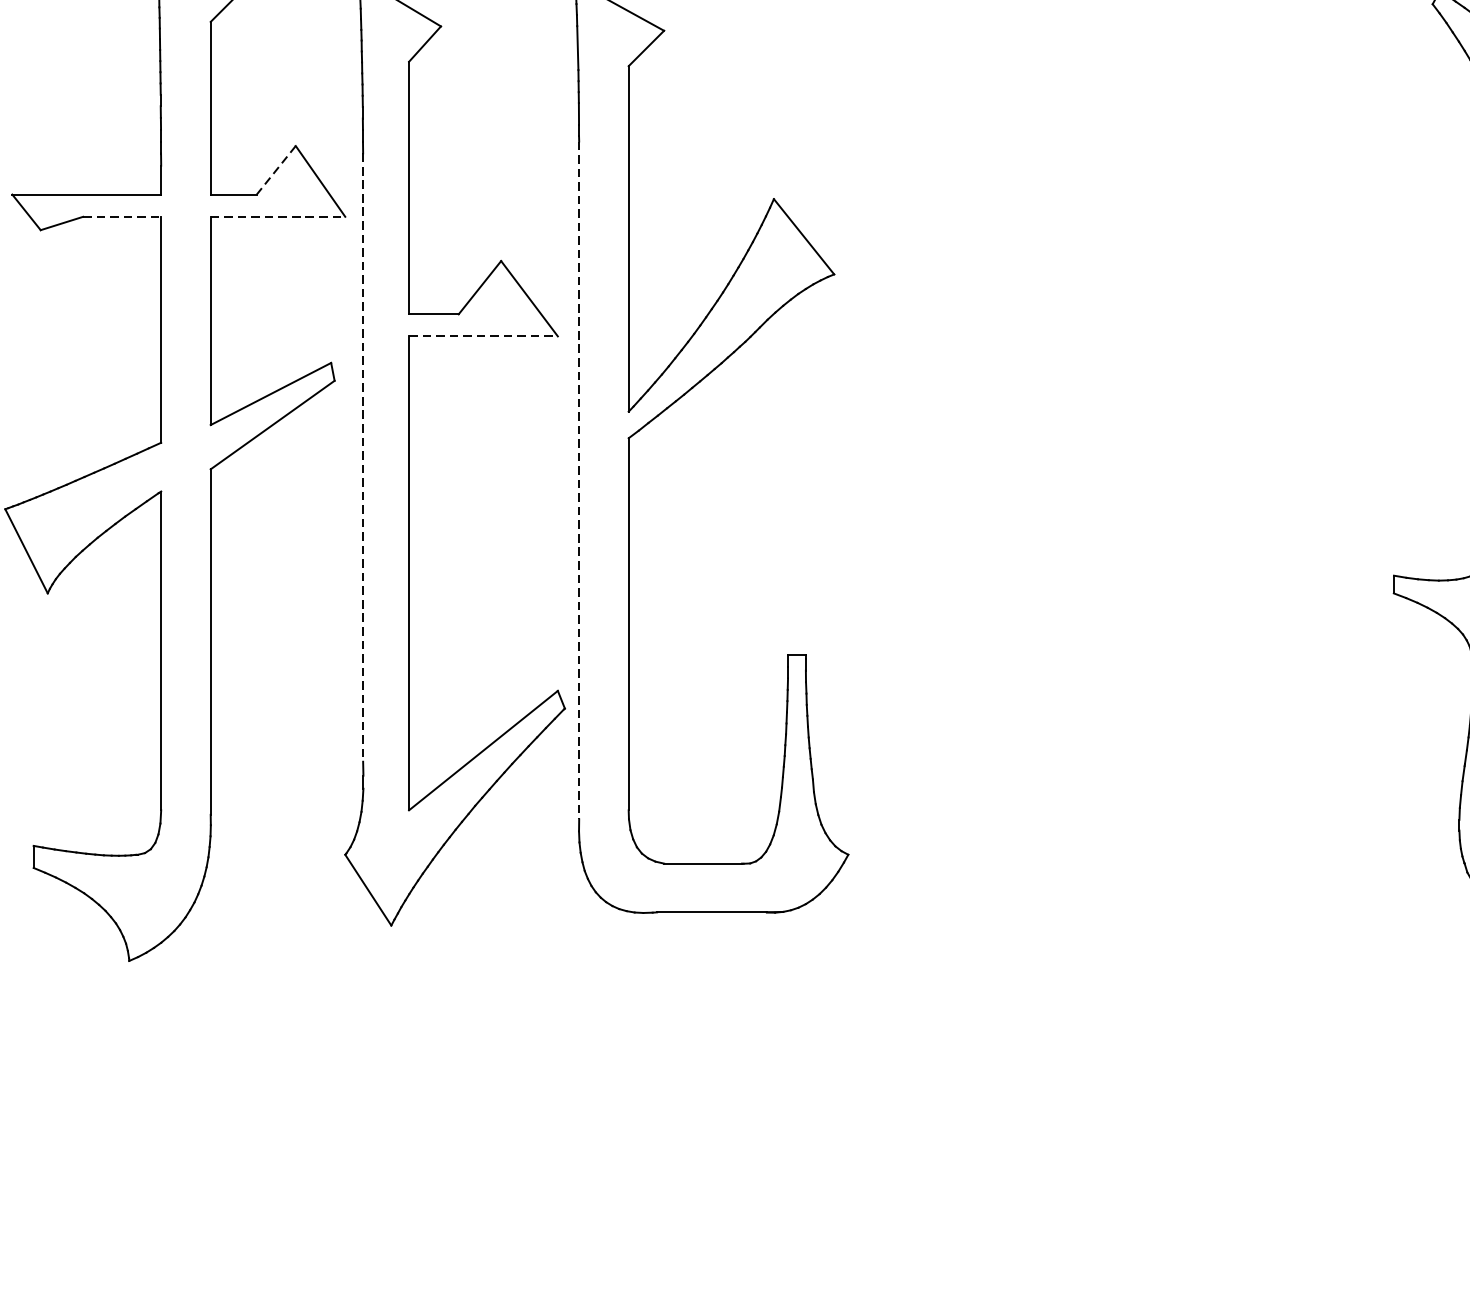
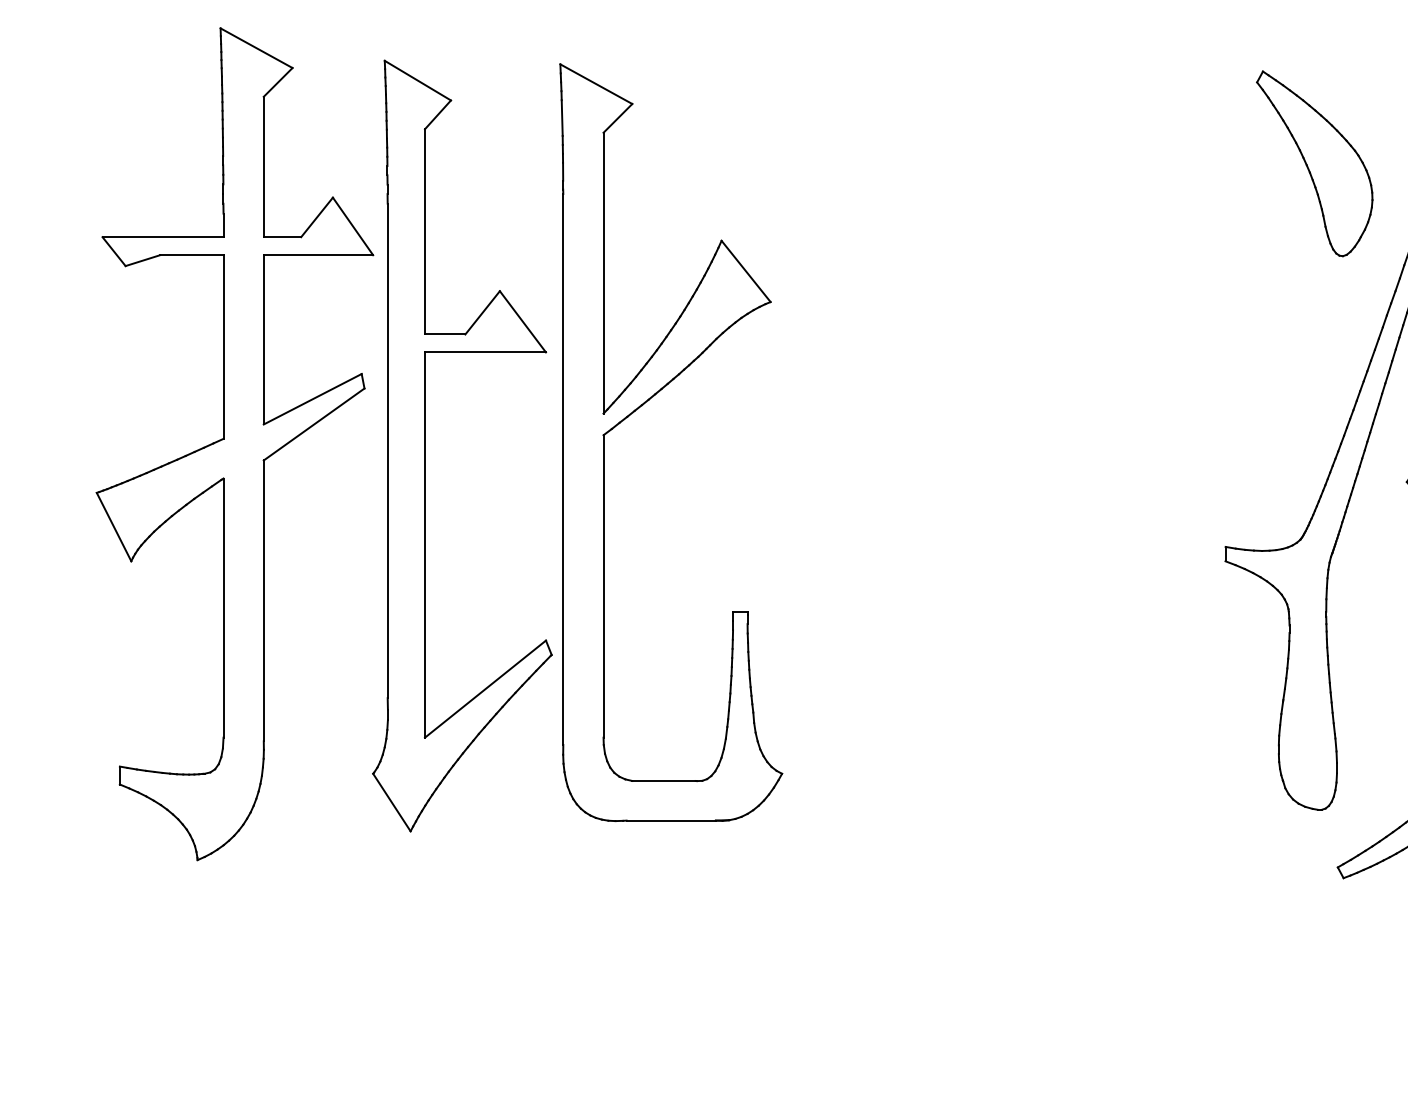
line: (275, 170) -> (316, 217), dashed -> solid
line: (121, 217) -> (191, 255), dashed -> solid
line: (278, 217) -> (318, 255), dashed -> solid
line: (484, 336) -> (486, 352), dashed -> solid
line: (362, 458) -> (387, 451), dashed -> solid
line: (579, 481) -> (563, 470), dashed -> solid

